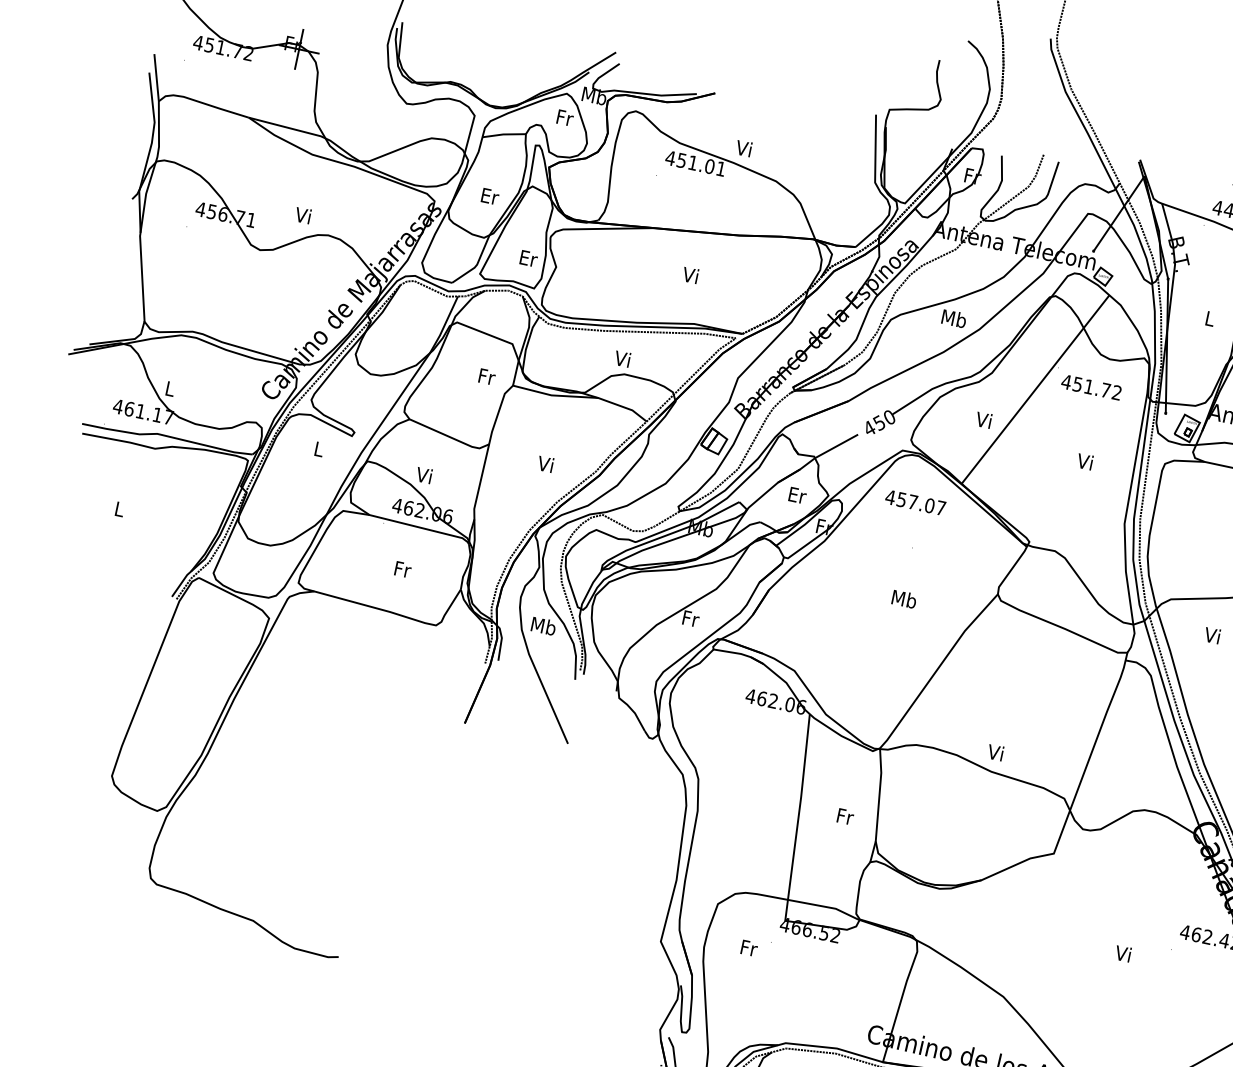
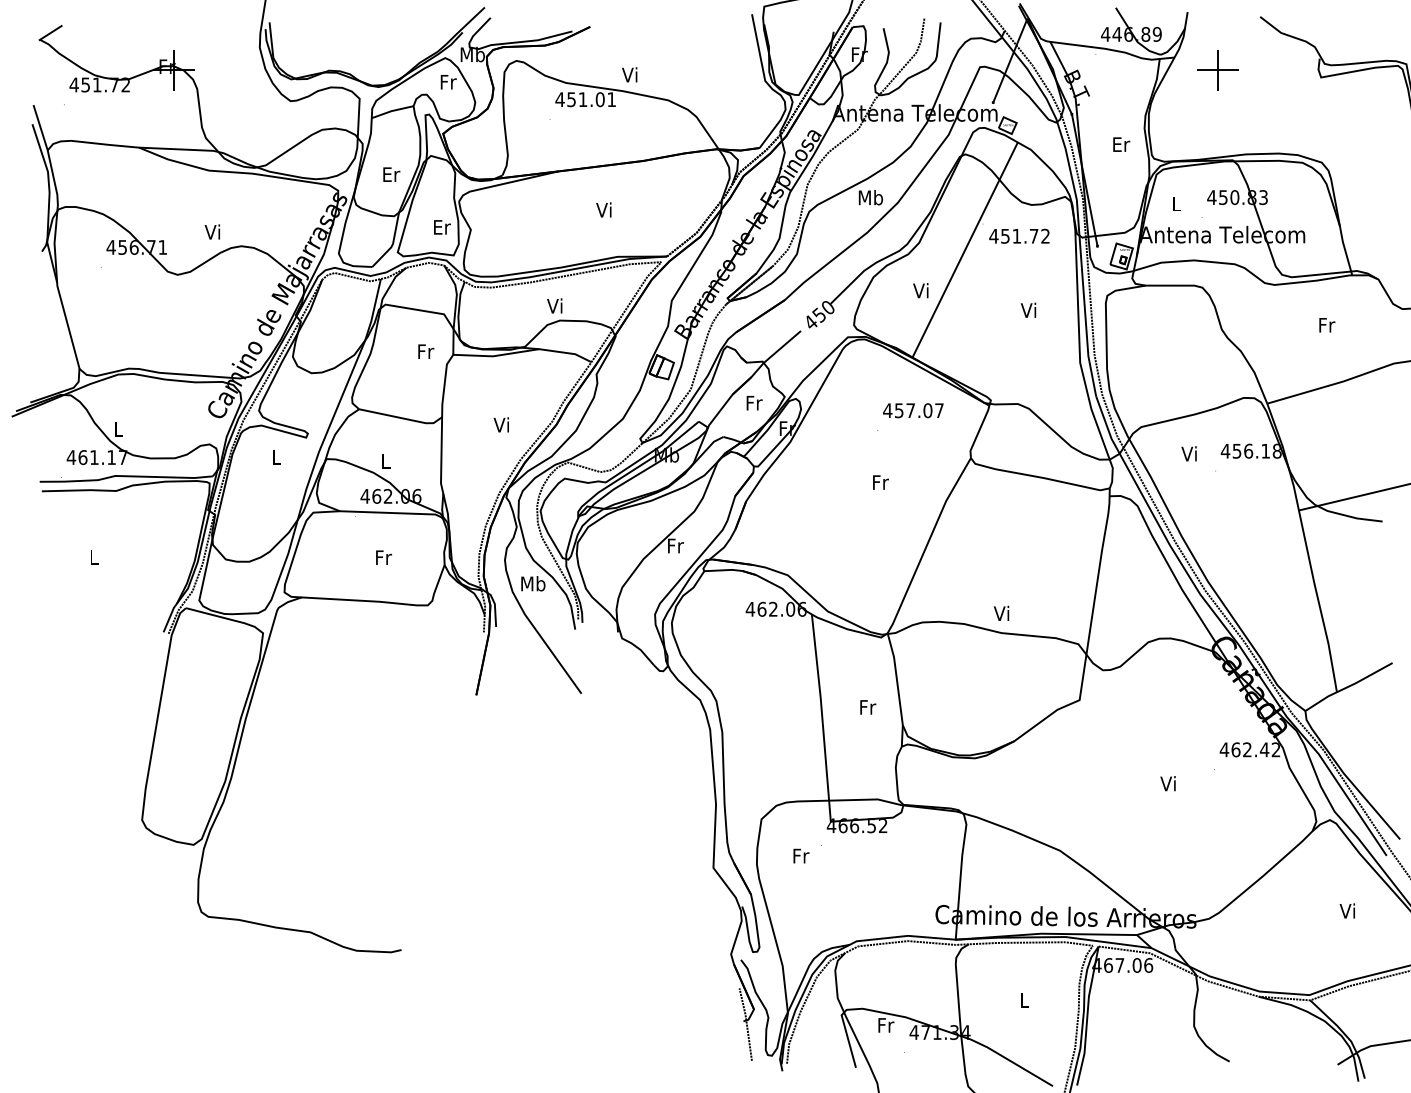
text: (1210, 318) -> (1121, 144), L -> Er
text: (423, 474) -> (384, 460), Vi -> L
text: (797, 495) -> (754, 403), Er -> Fr
text: (915, 502) -> (913, 410), moved
text: (904, 599) -> (880, 482), Mb -> Fr

